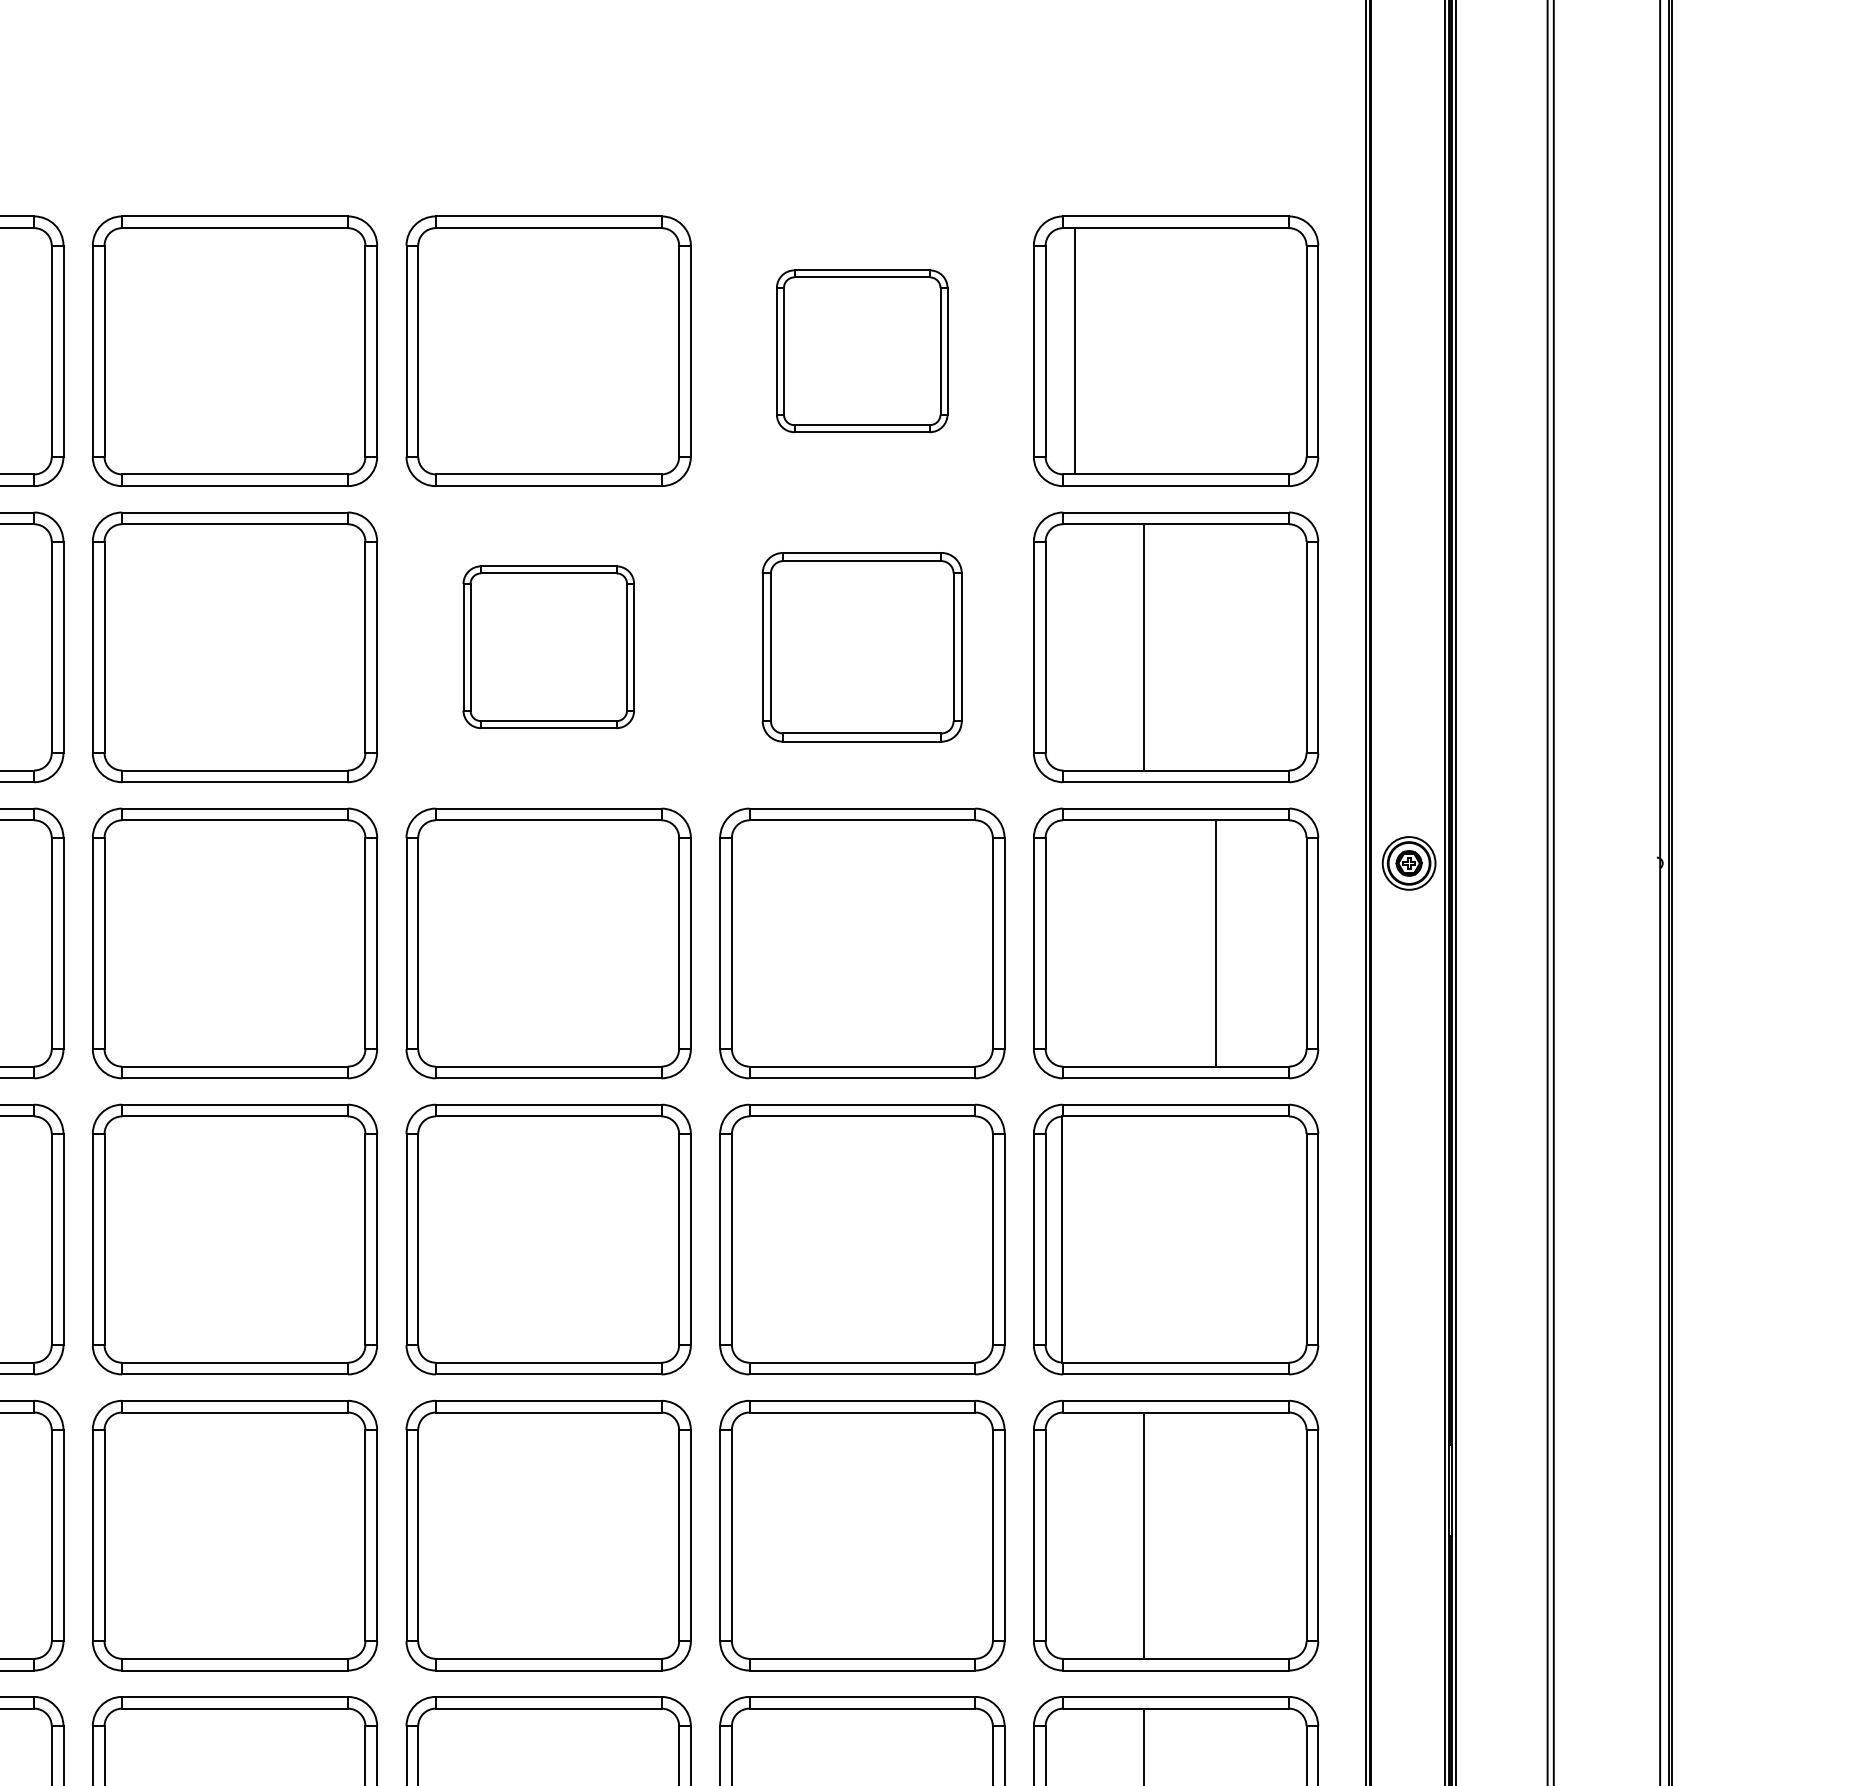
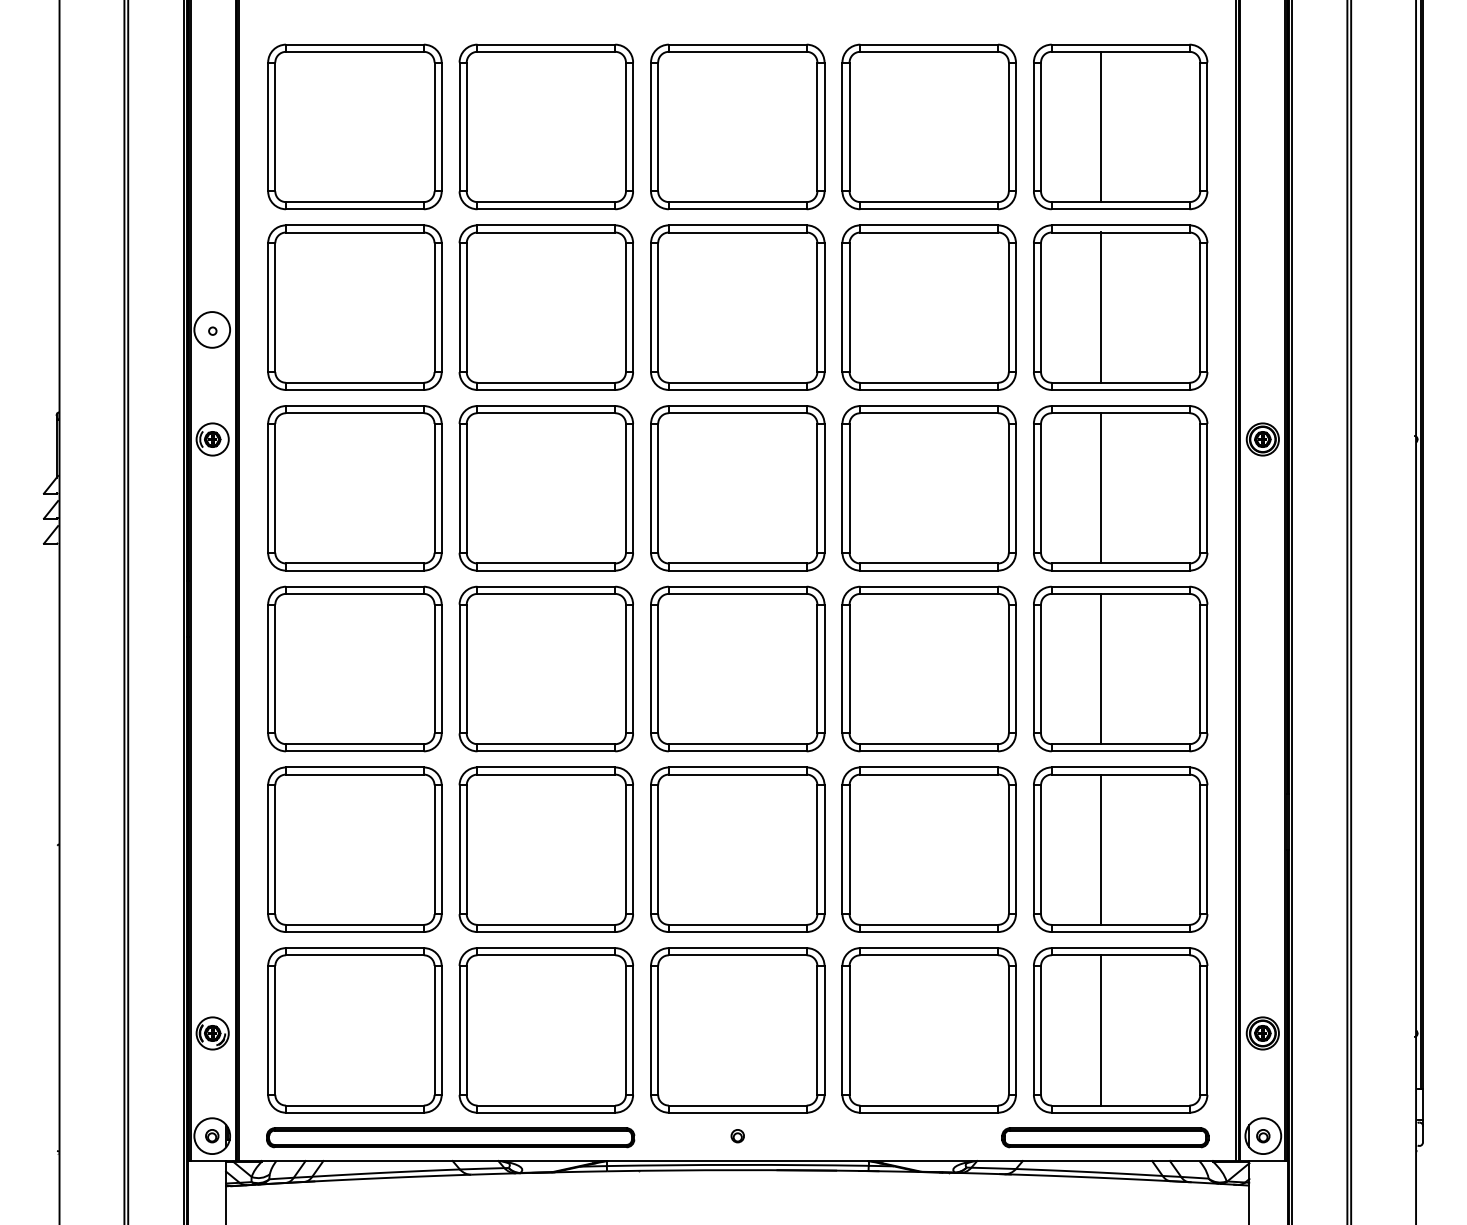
part: (861, 350) -> (928, 126), size x1.67
line: (1075, 350) -> (1101, 126), moved
part: (548, 647) -> (737, 307), size x1.67
part: (861, 647) -> (928, 307), size x1.43
line: (1216, 943) -> (1101, 488), moved
line: (1062, 1238) -> (1101, 668), moved

